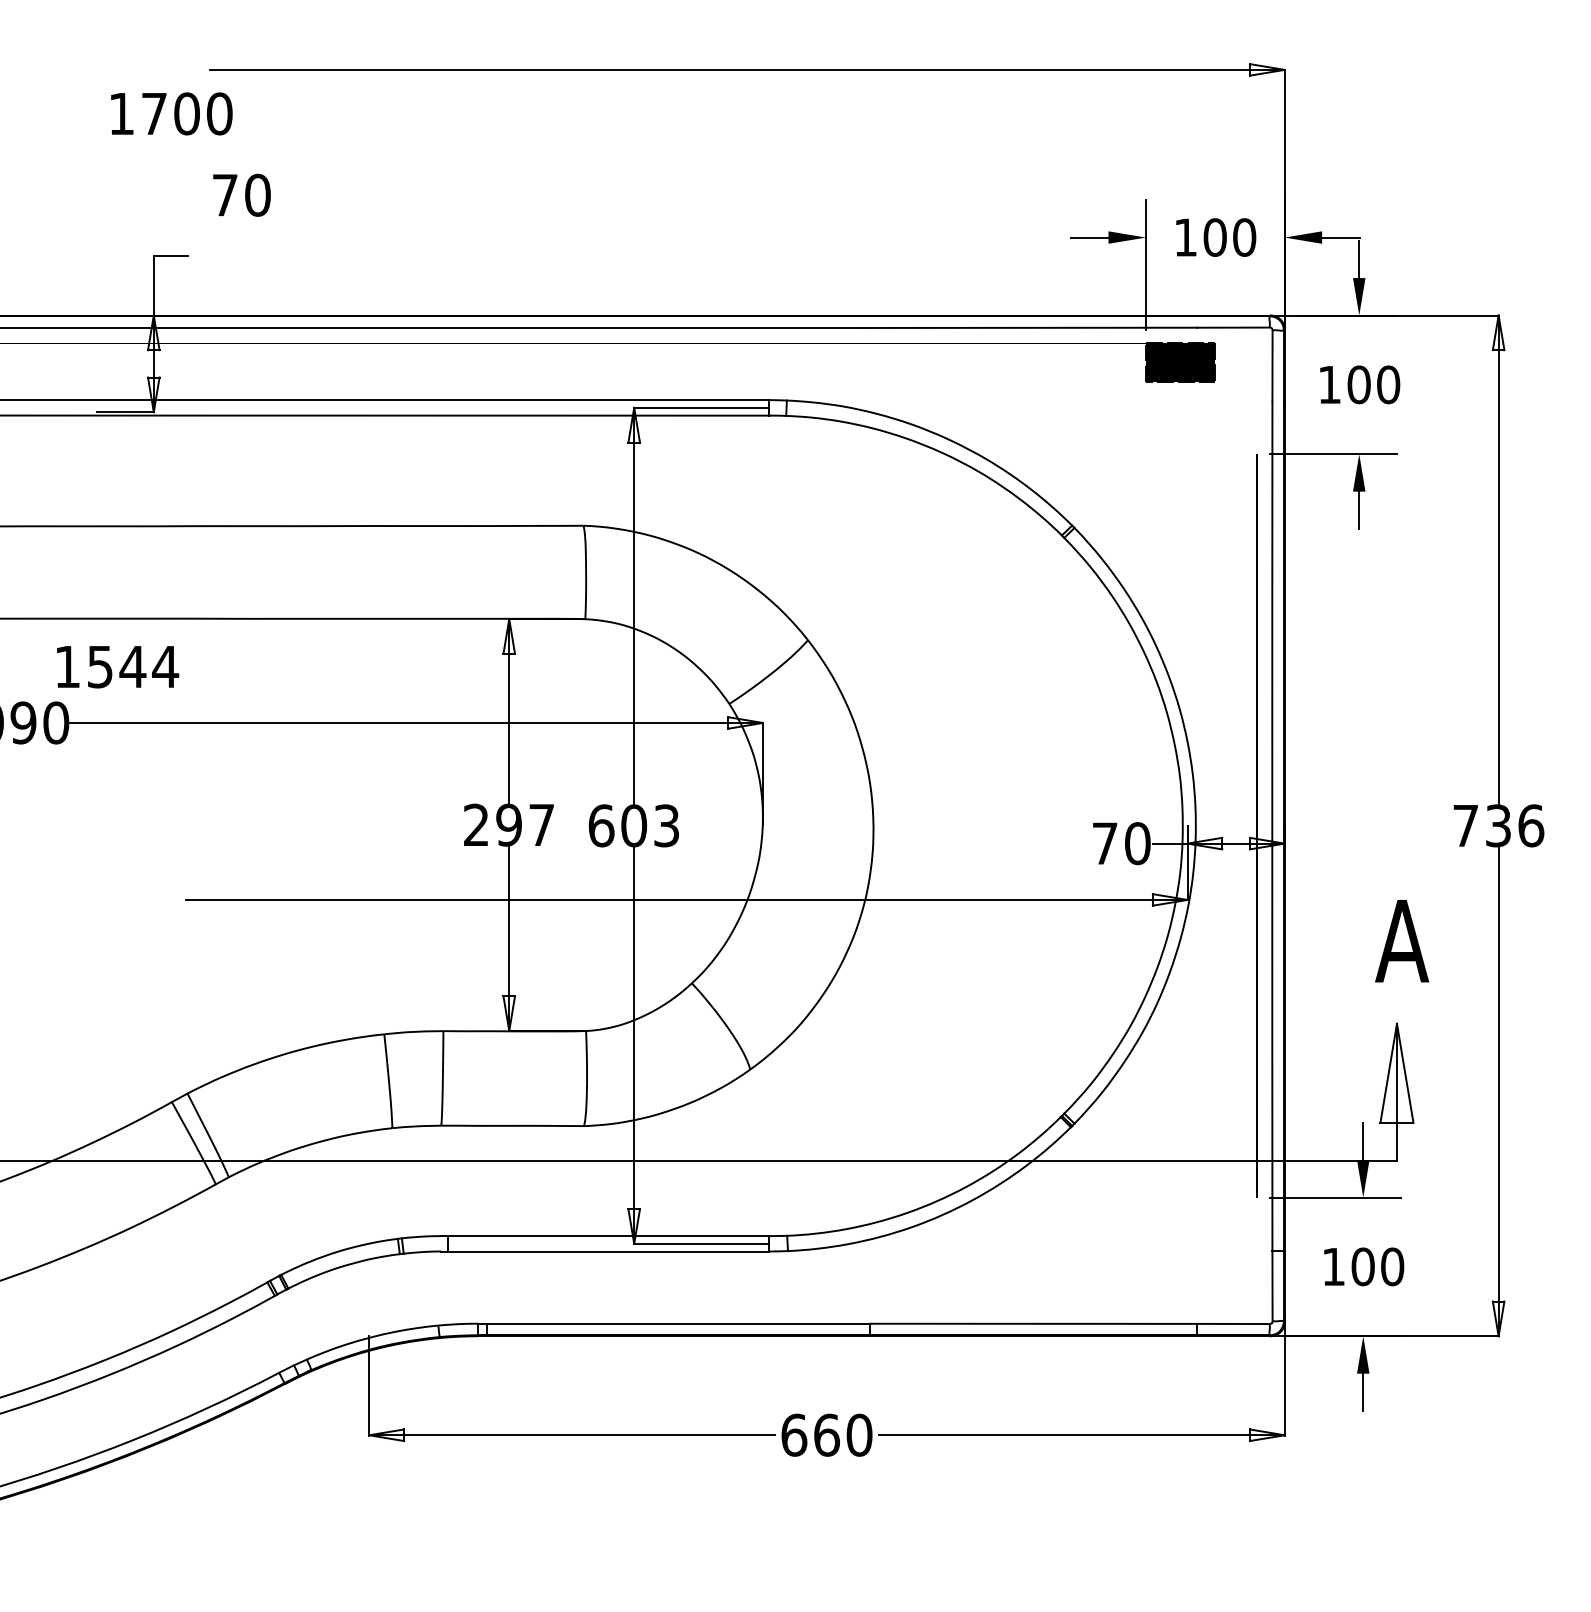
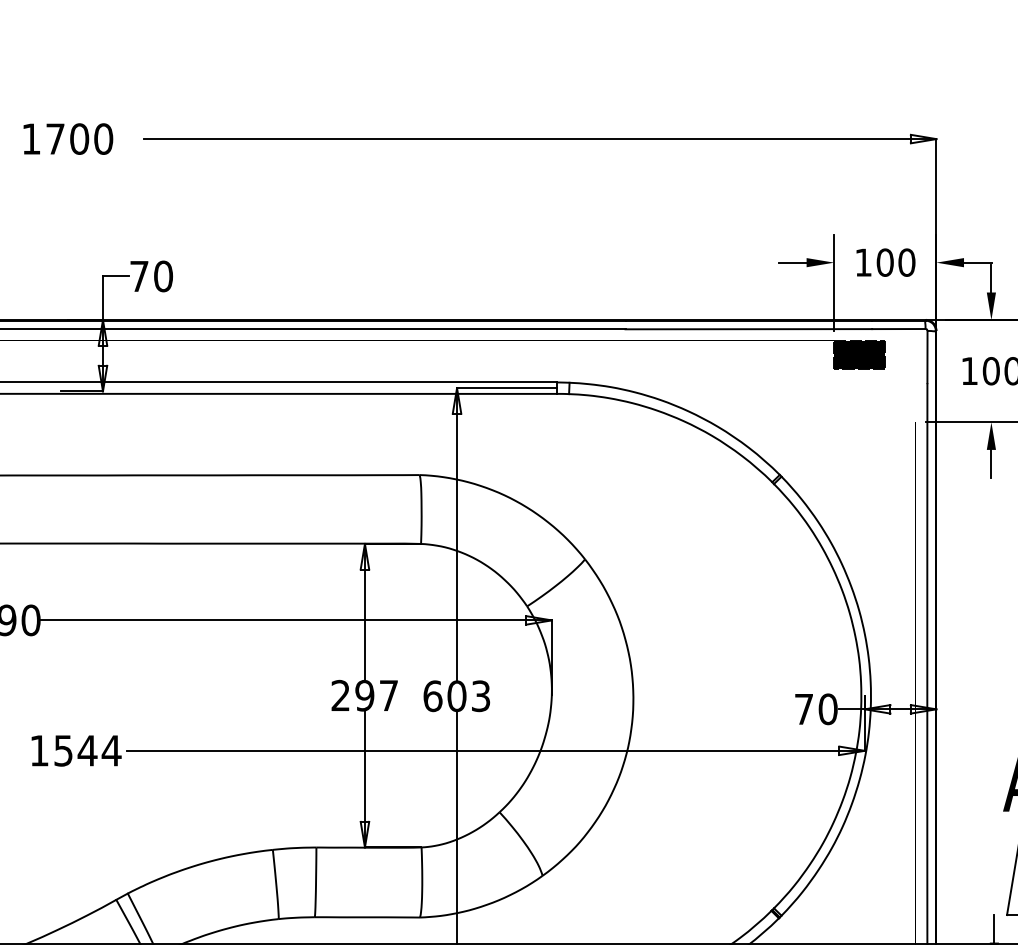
text: (171, 113) -> (68, 138), moved
text: (241, 194) -> (151, 275), moved
text: (118, 667) -> (76, 751), moved

